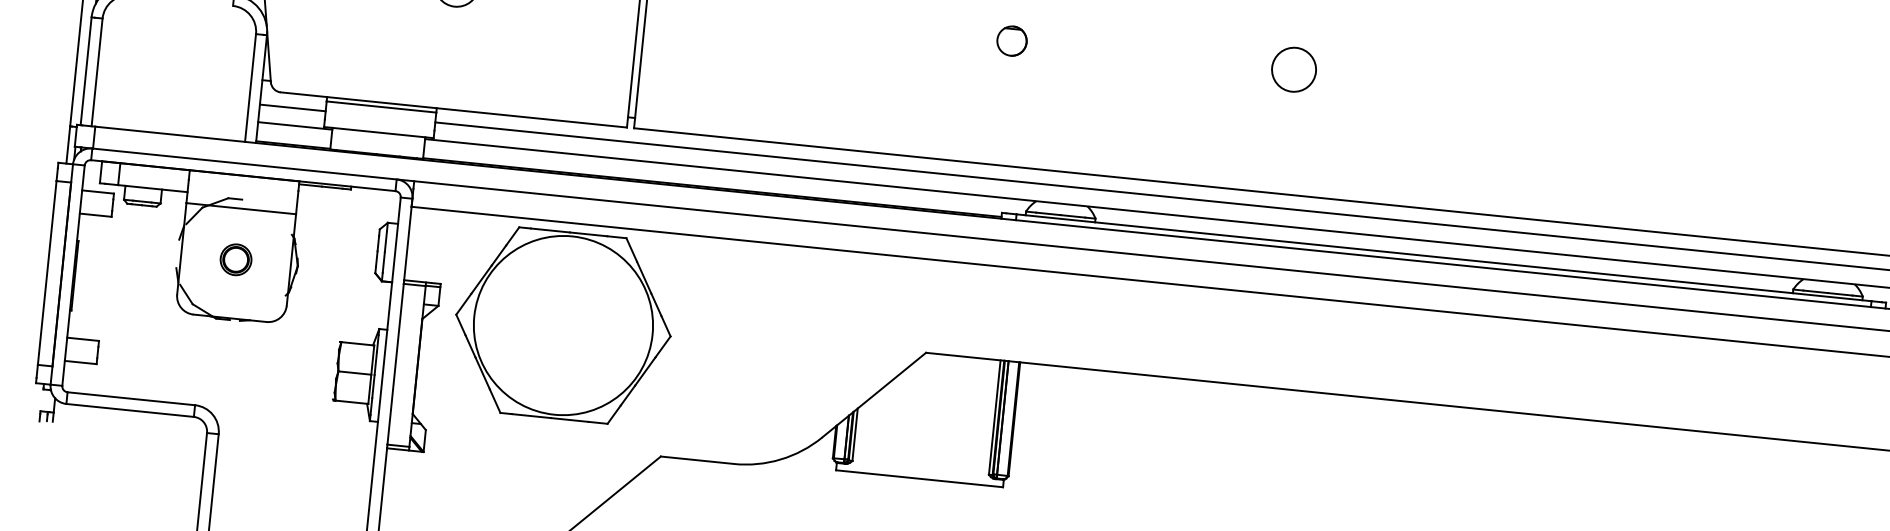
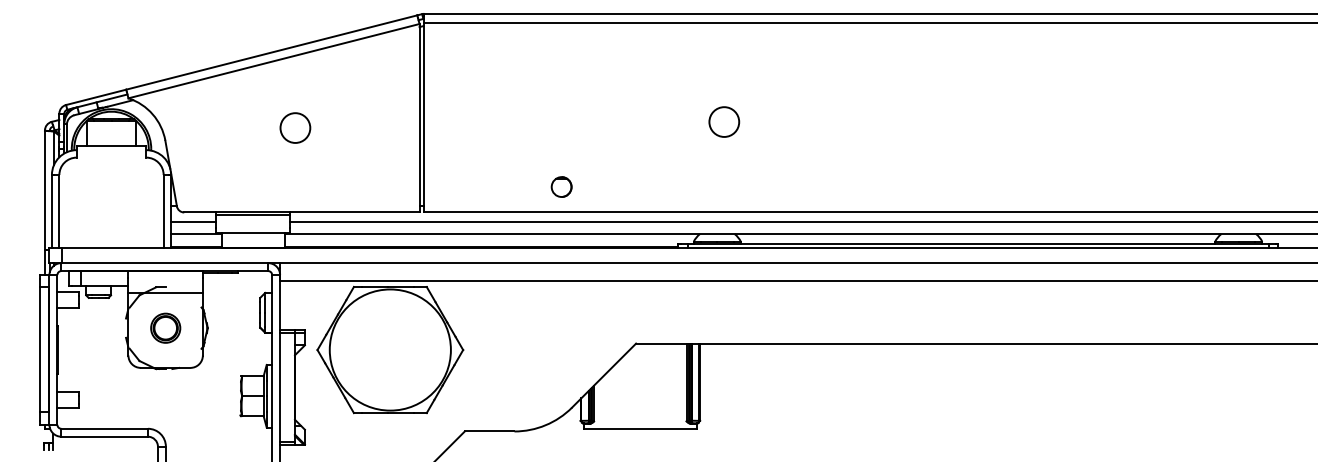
part: (1011, 40) -> (561, 186), moved
circle: (1294, 68) -> (724, 121), moved
part: (235, 258) -> (165, 327), size x1.4

